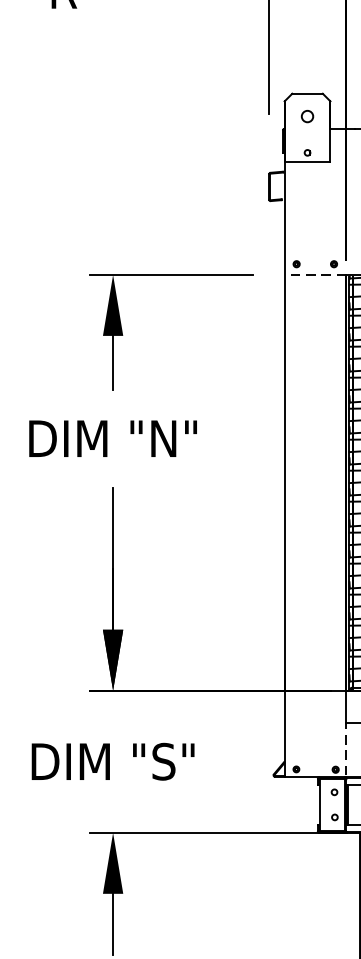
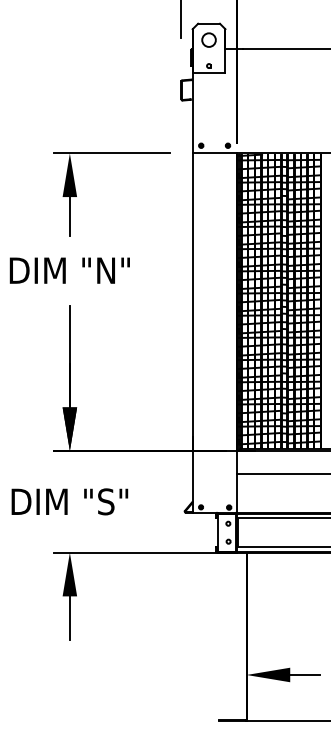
circle: (306, 115) -> (208, 39), size x1.67
line: (315, 275) -> (214, 153), dashed -> solid
line: (345, 748) -> (236, 492), dashed -> solid

